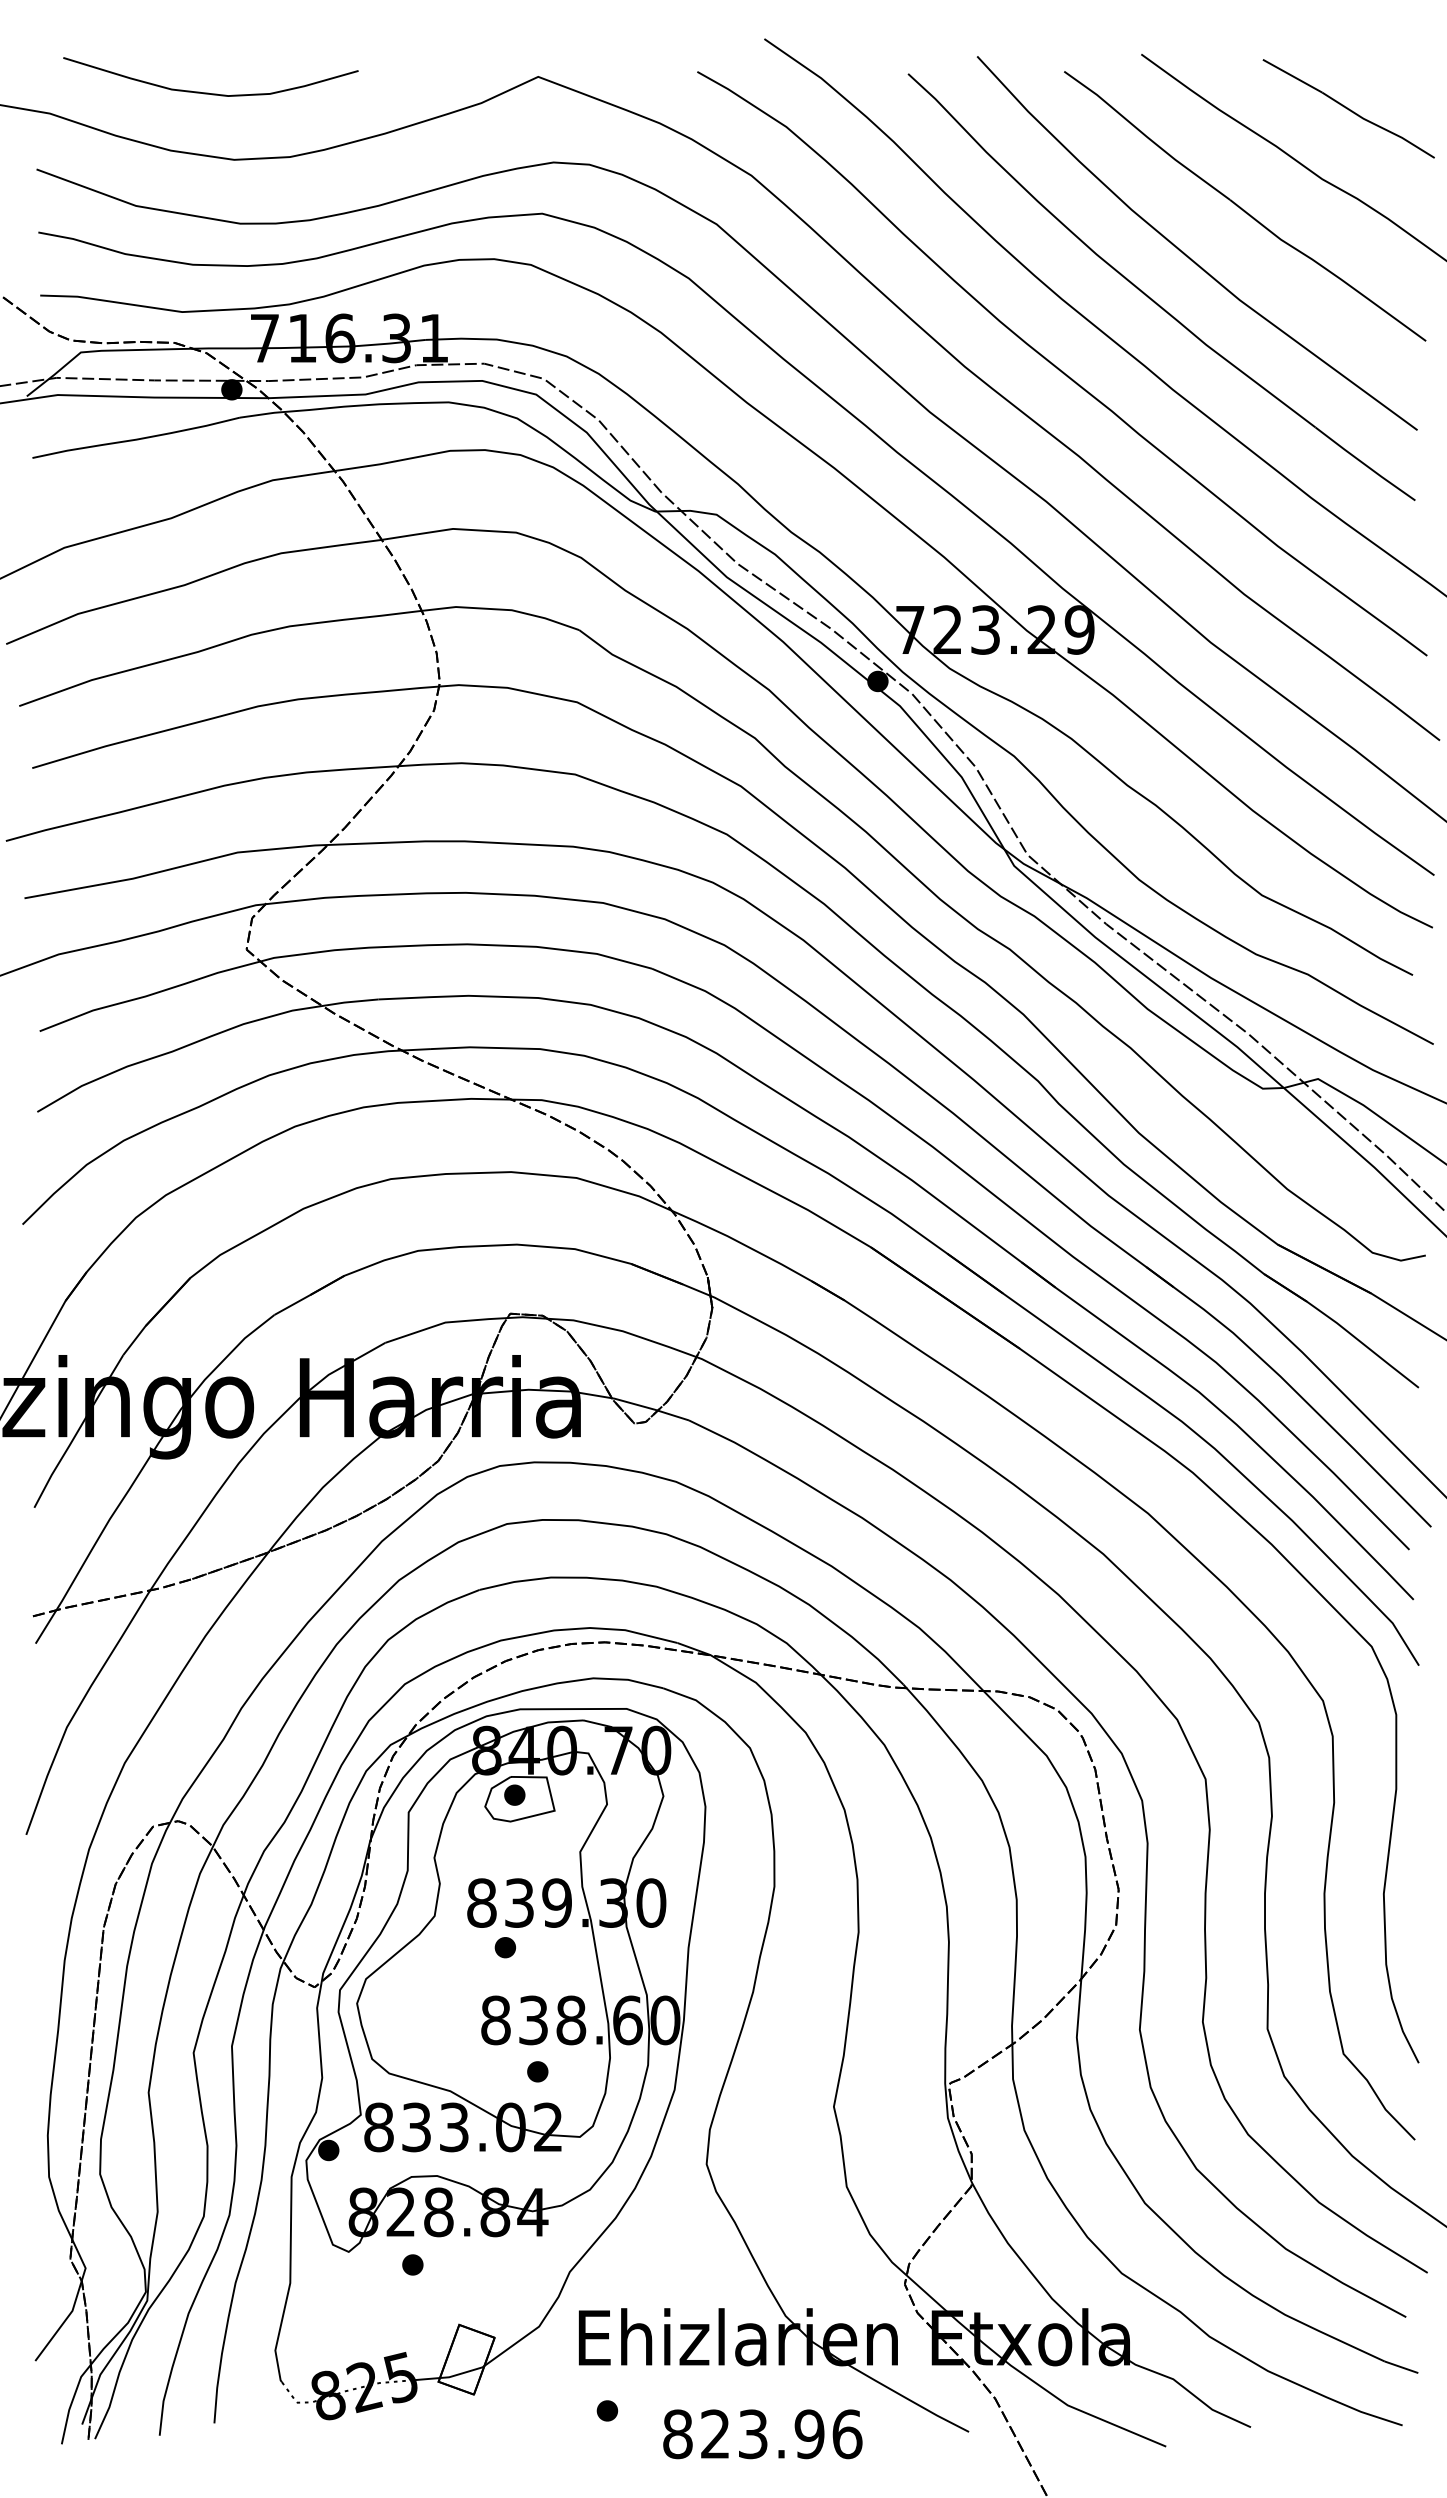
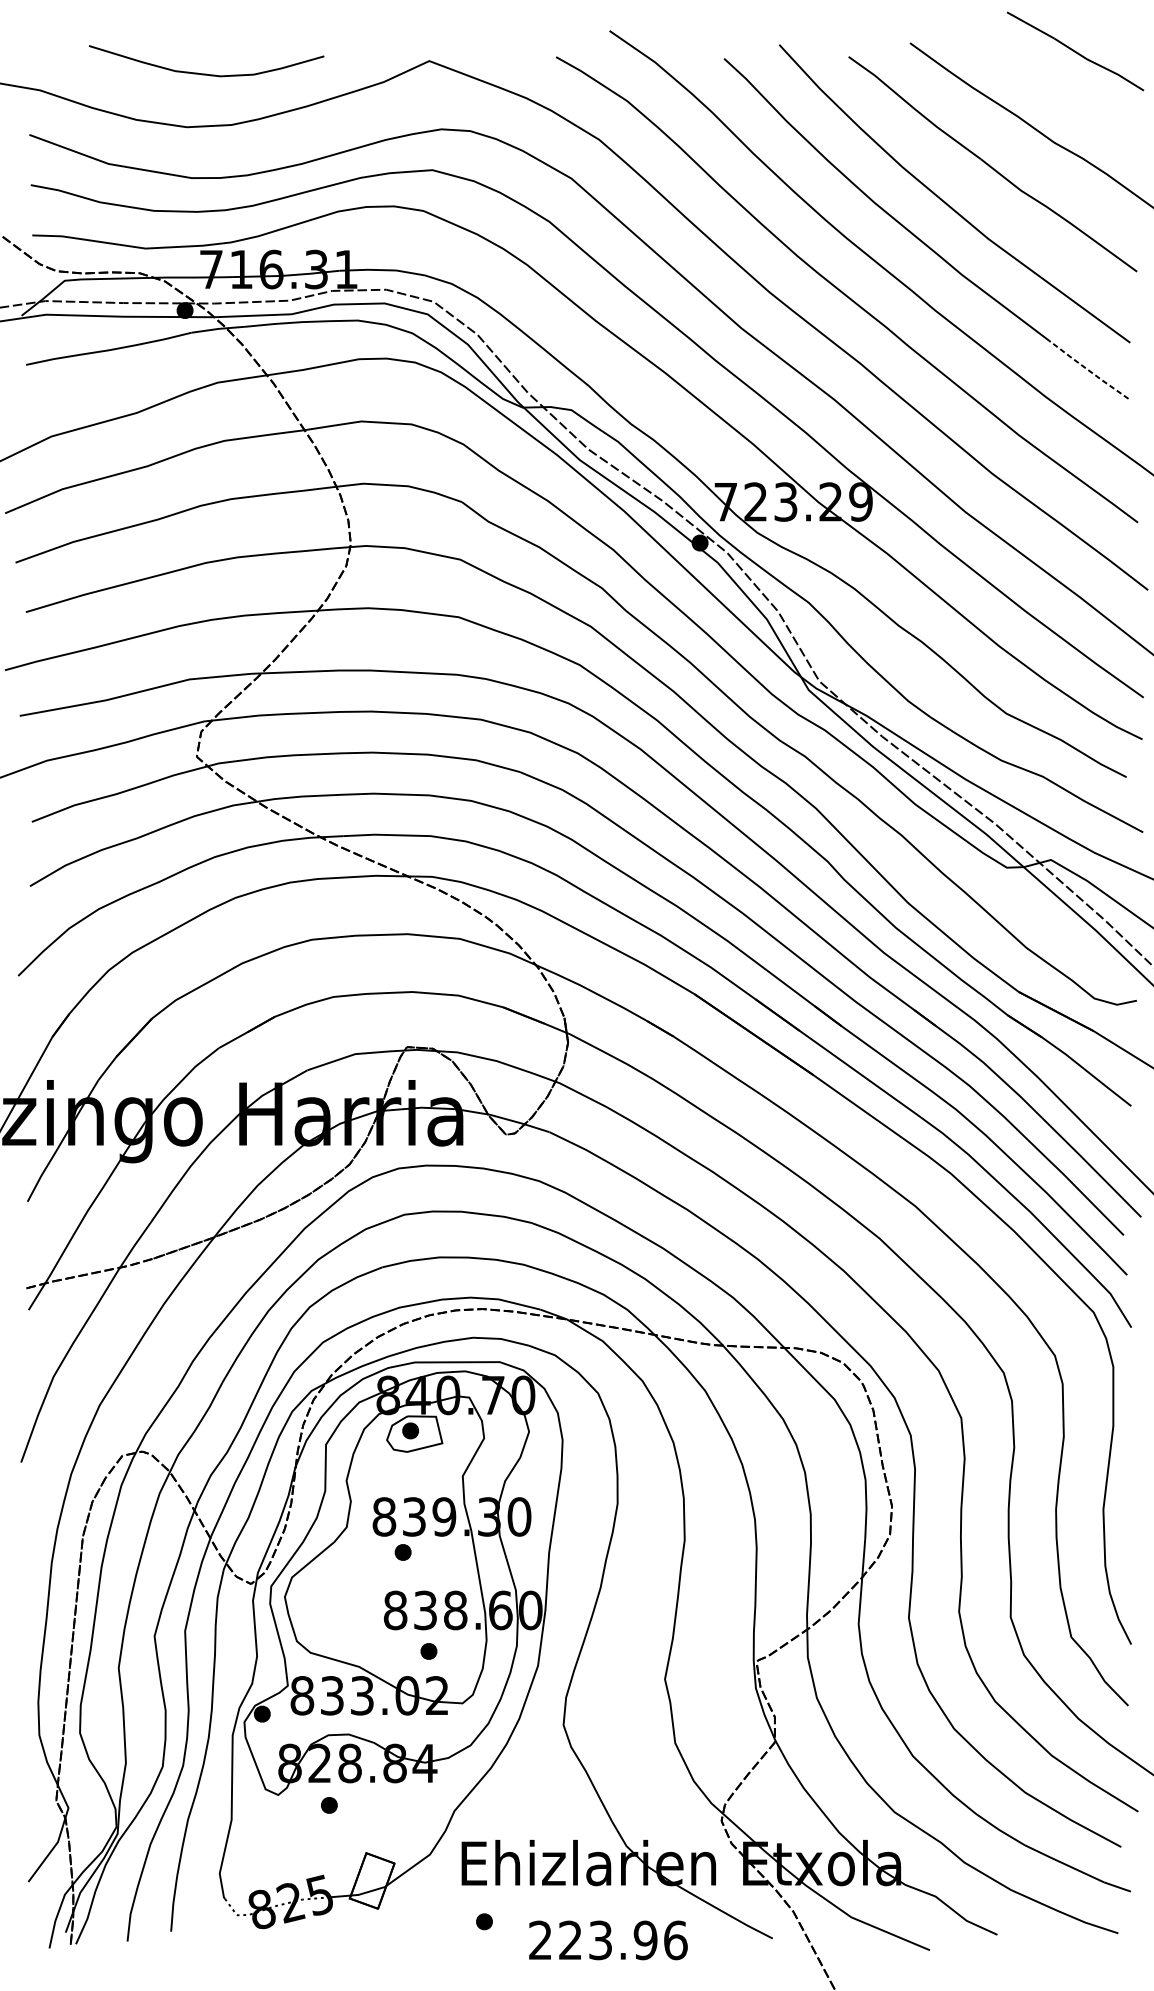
curve: (208, 92) -> (204, 73), moved
part: (1348, 108) -> (1075, 51), moved
line: (1365, 464) -> (1088, 370), solid -> dashed
text: (677, 2434) -> (540, 1940), 823.96 -> 223.96

